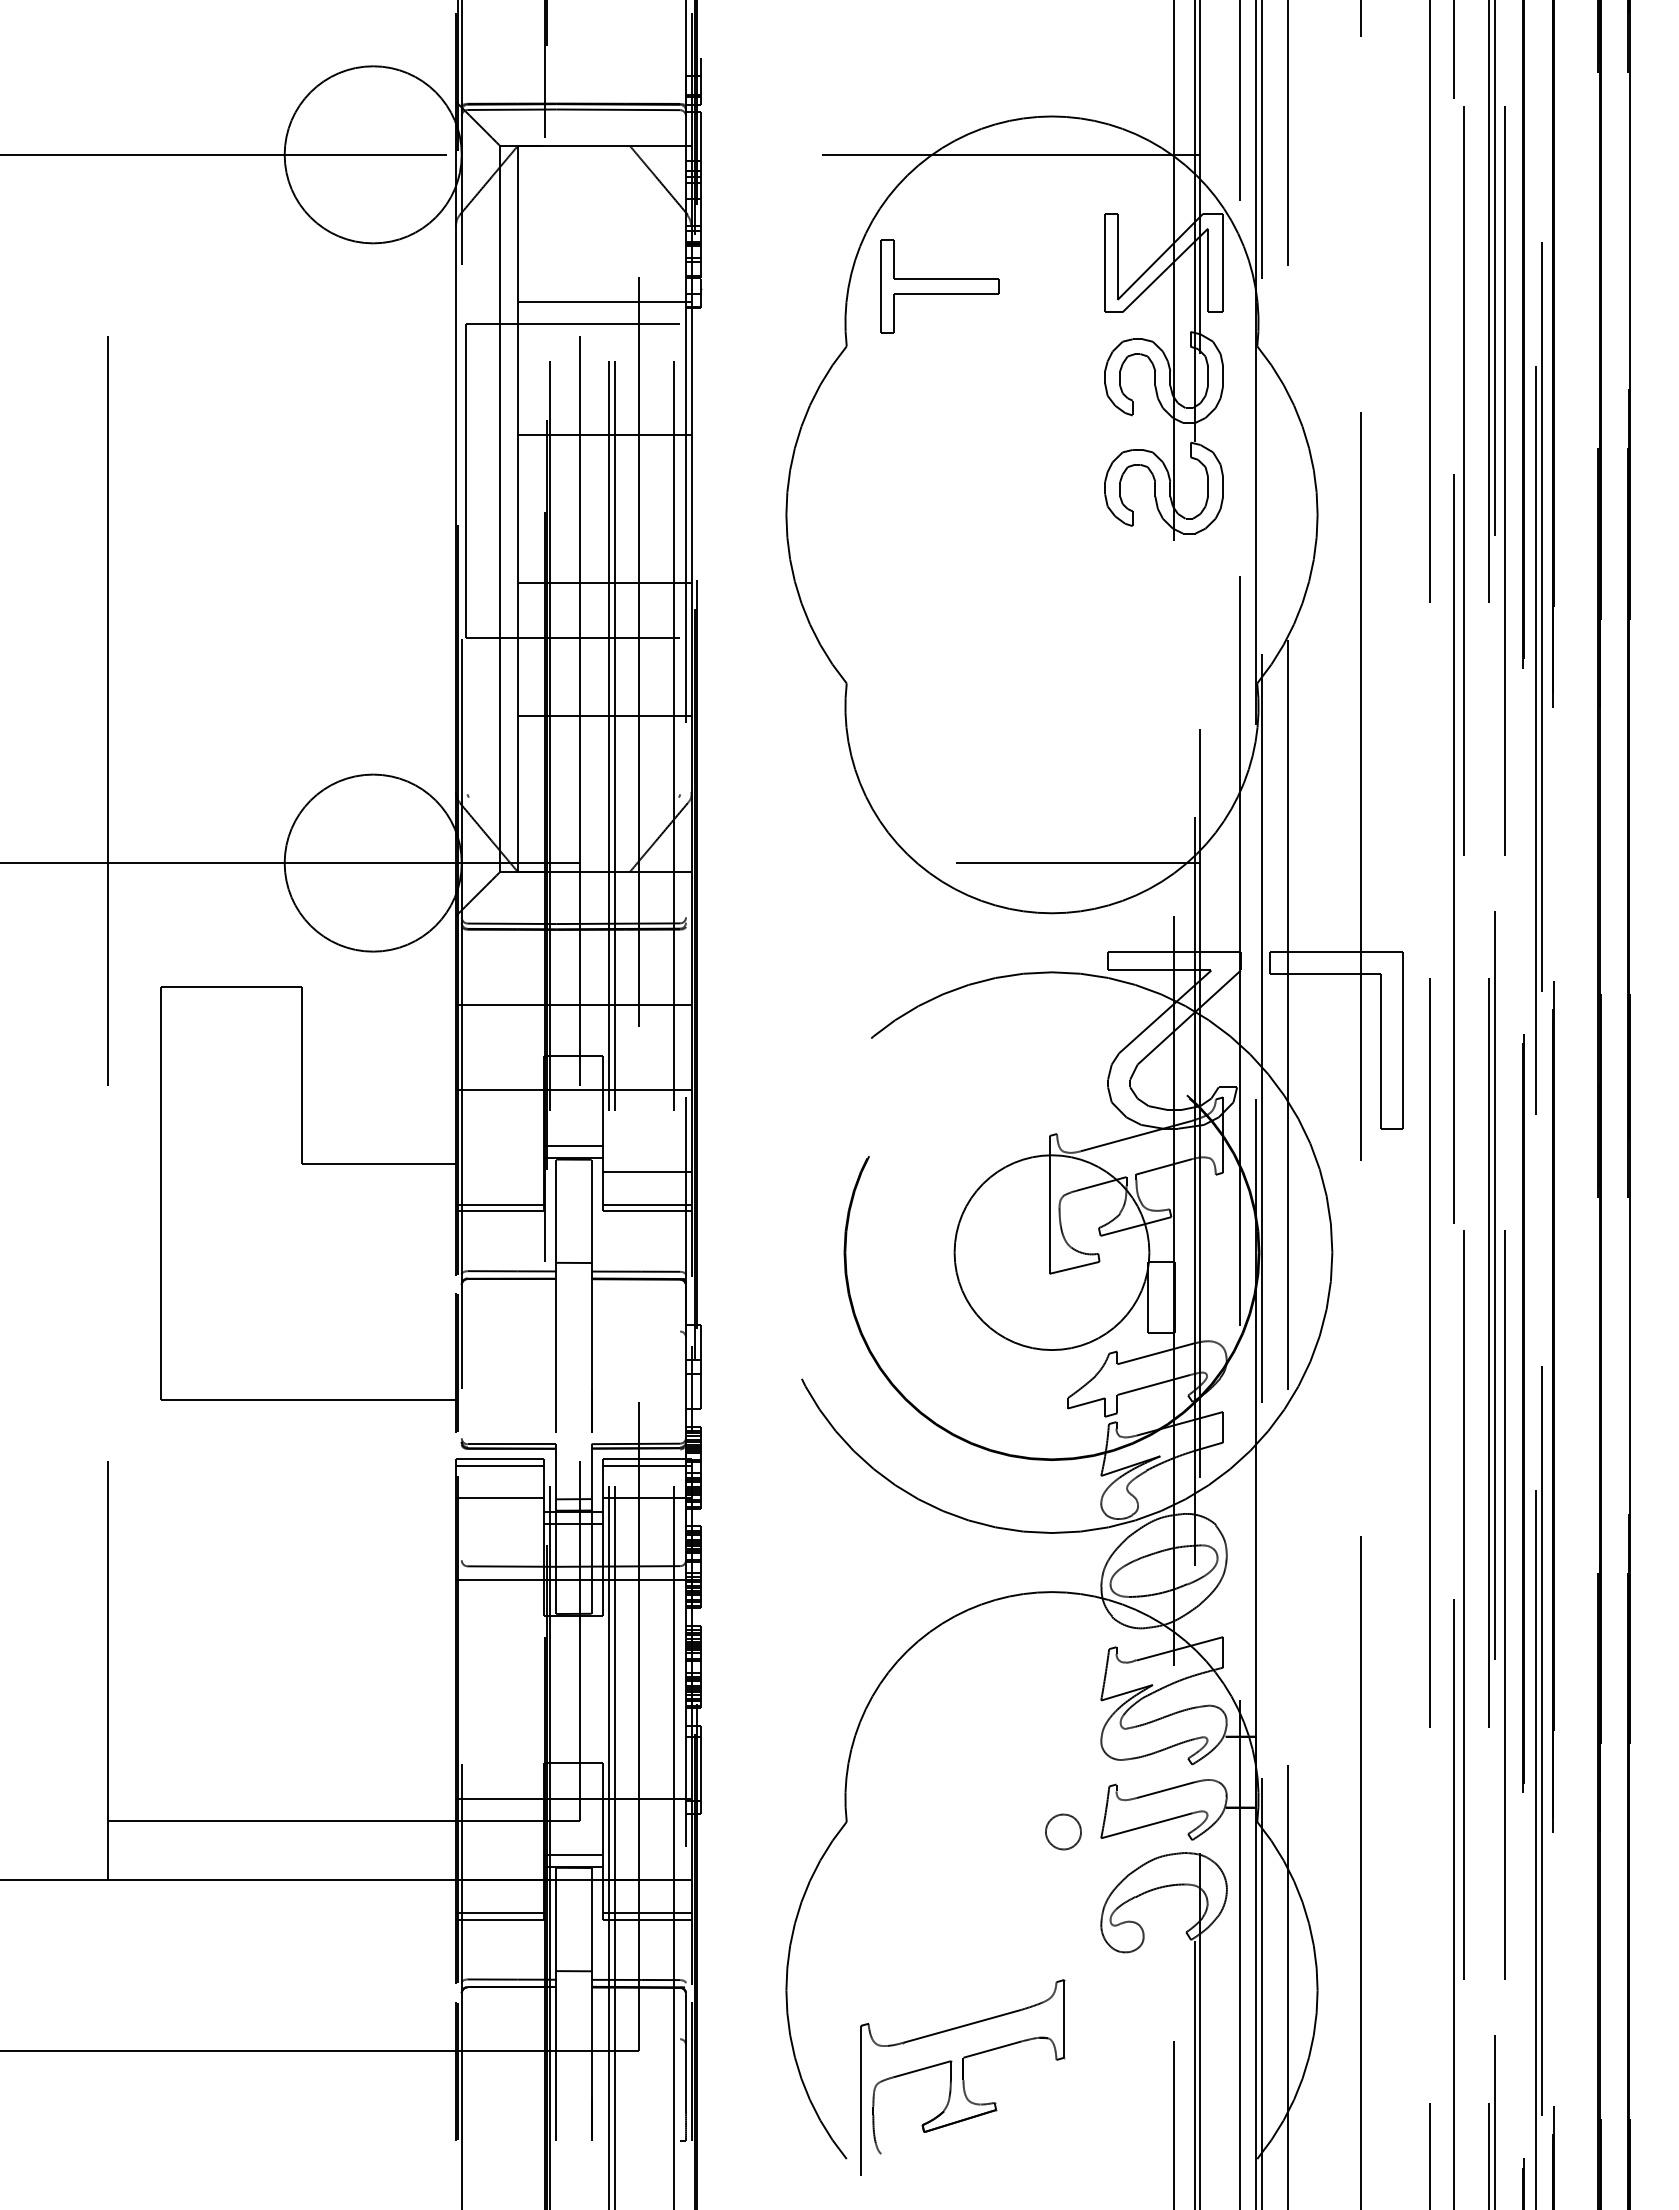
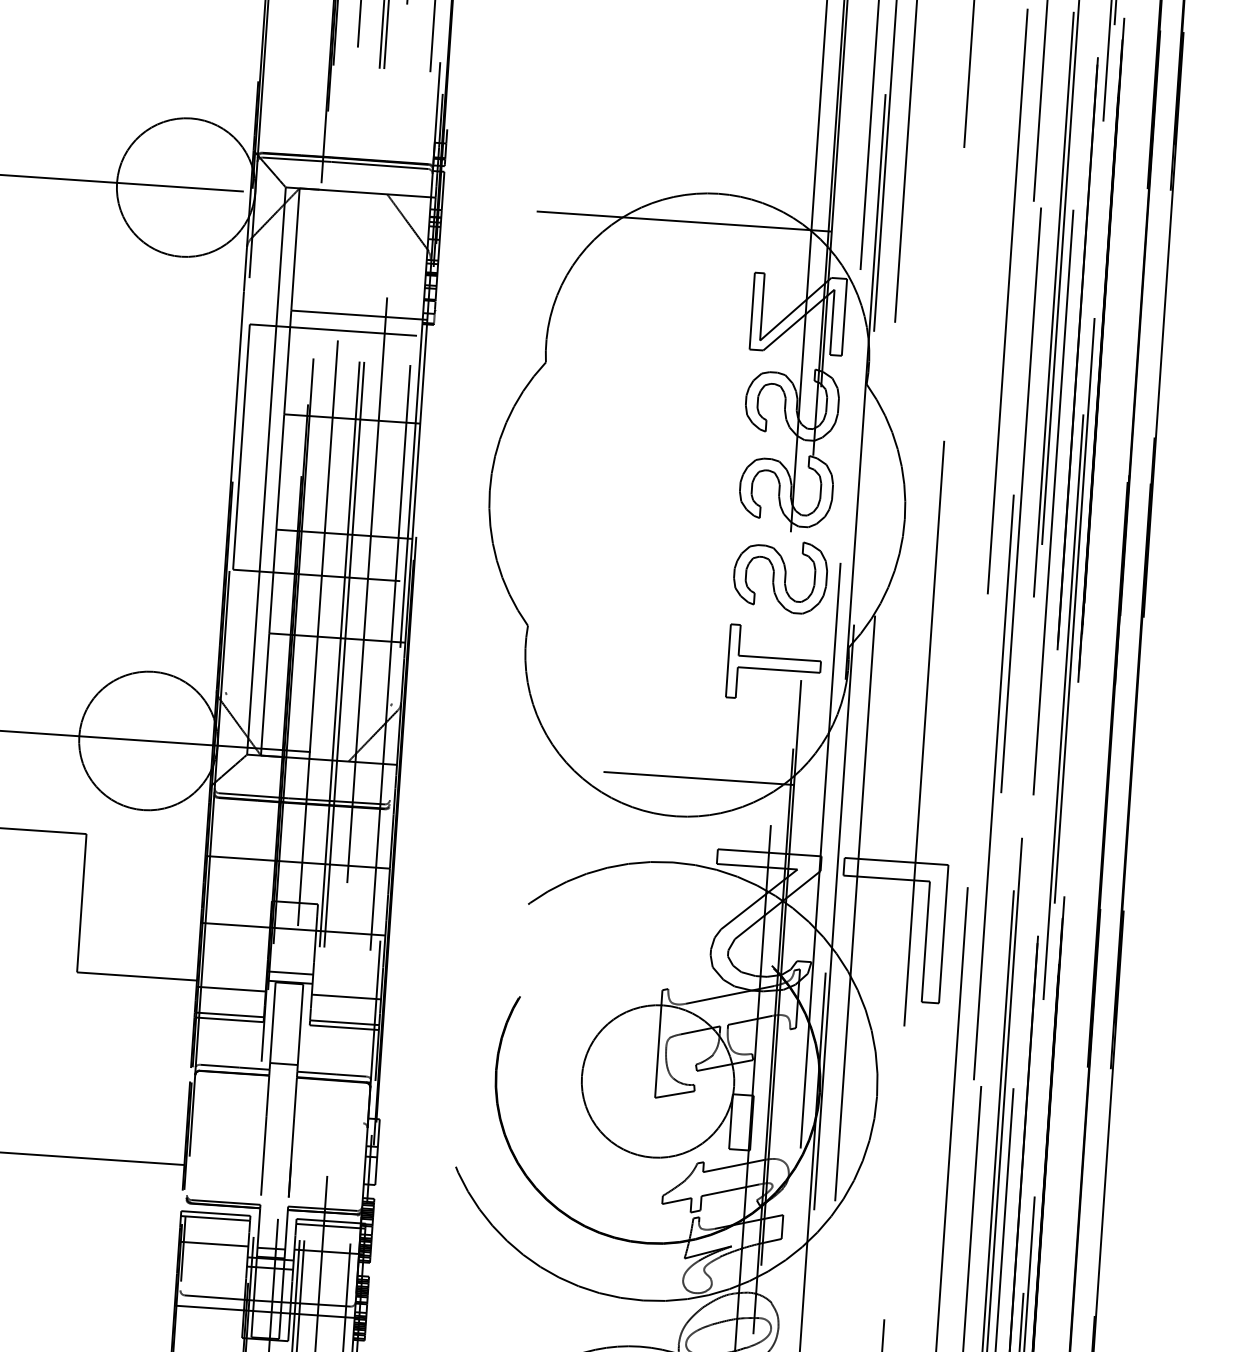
part: (939, 286) -> (774, 663), moved
part: (1163, 598) -> (779, 576), added
line: (499, 1172) -> (230, 989), added
line: (461, 1507) -> (183, 1249), added

